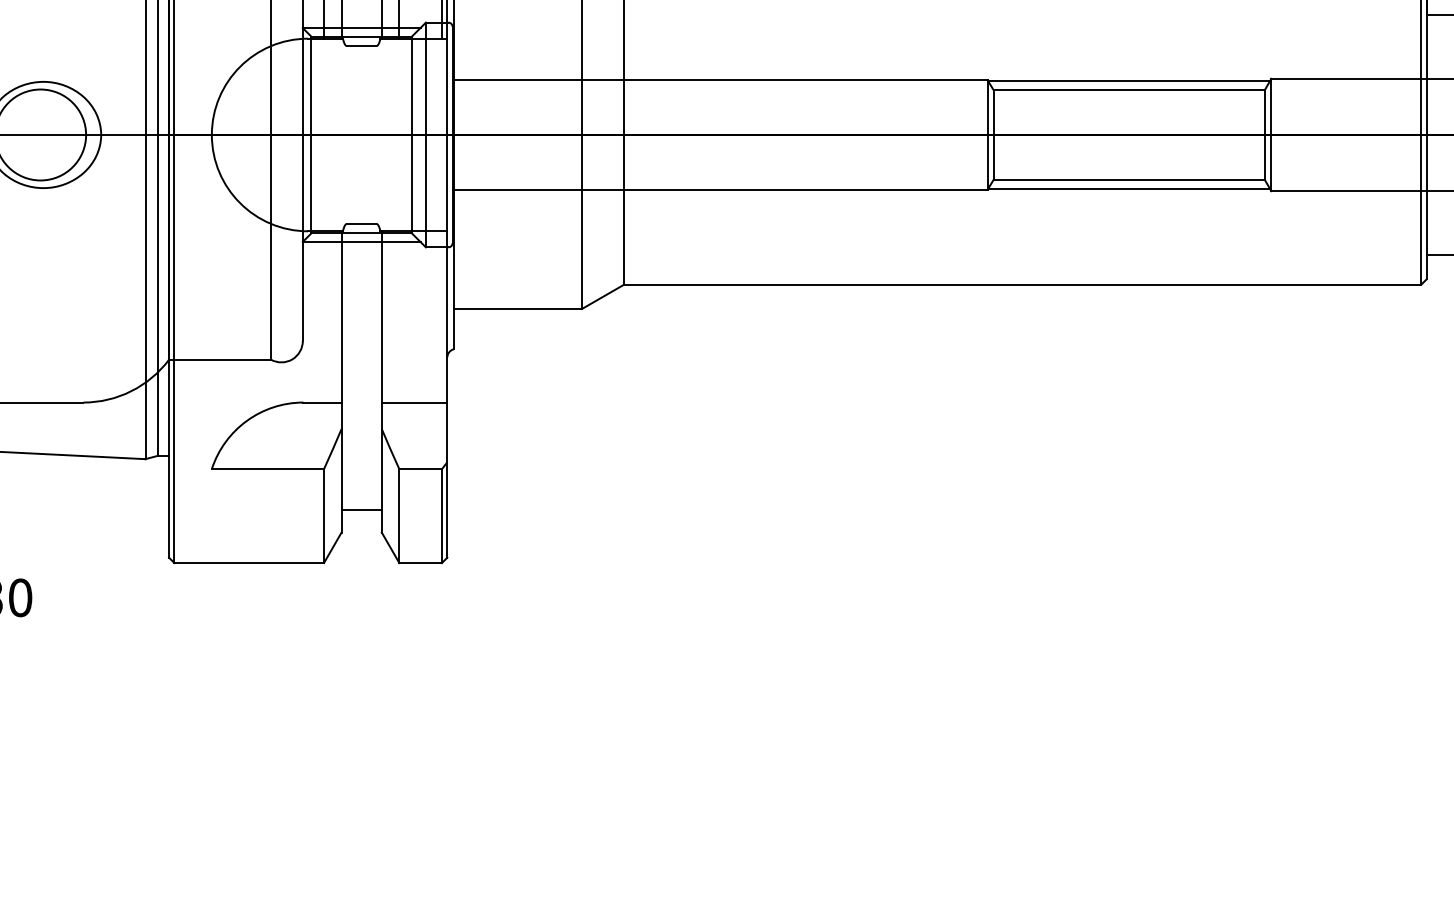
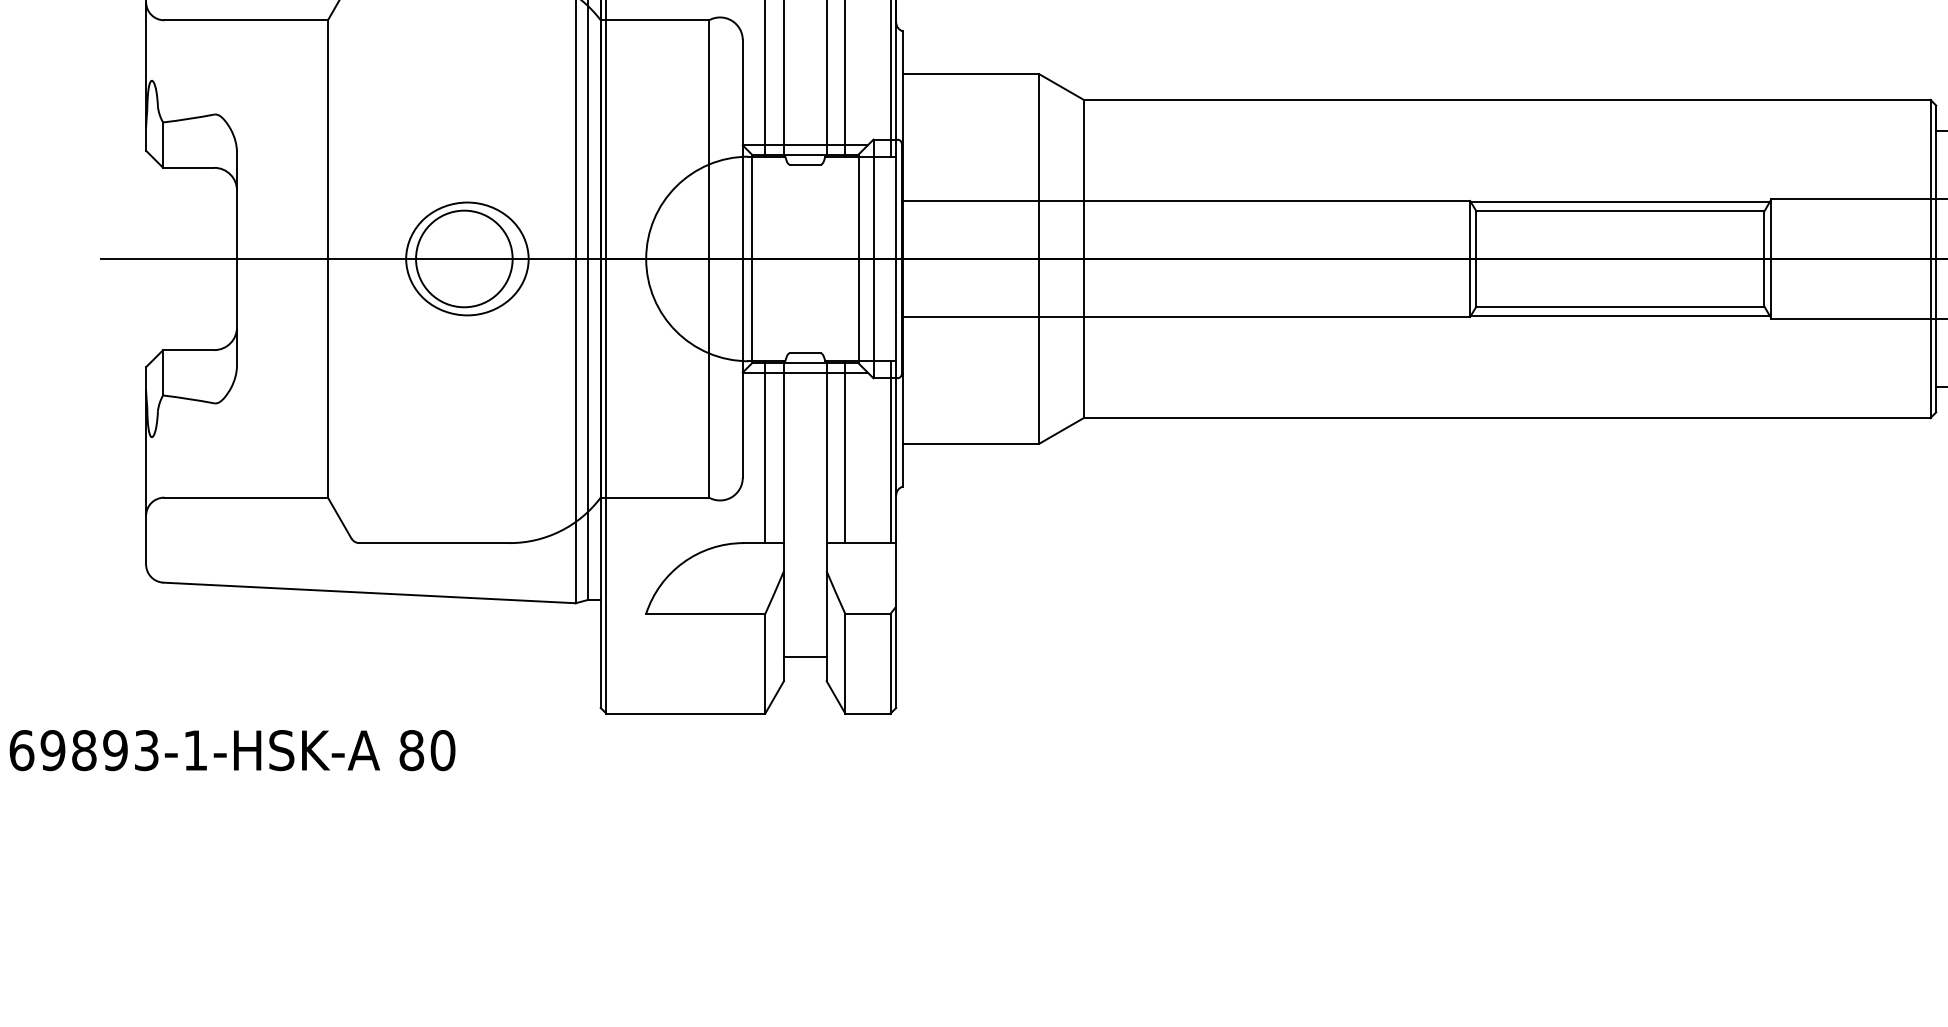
line: (324, 317) -> (765, 452), added
line: (399, 317) -> (845, 452), added
line: (441, 317) -> (890, 452), added

